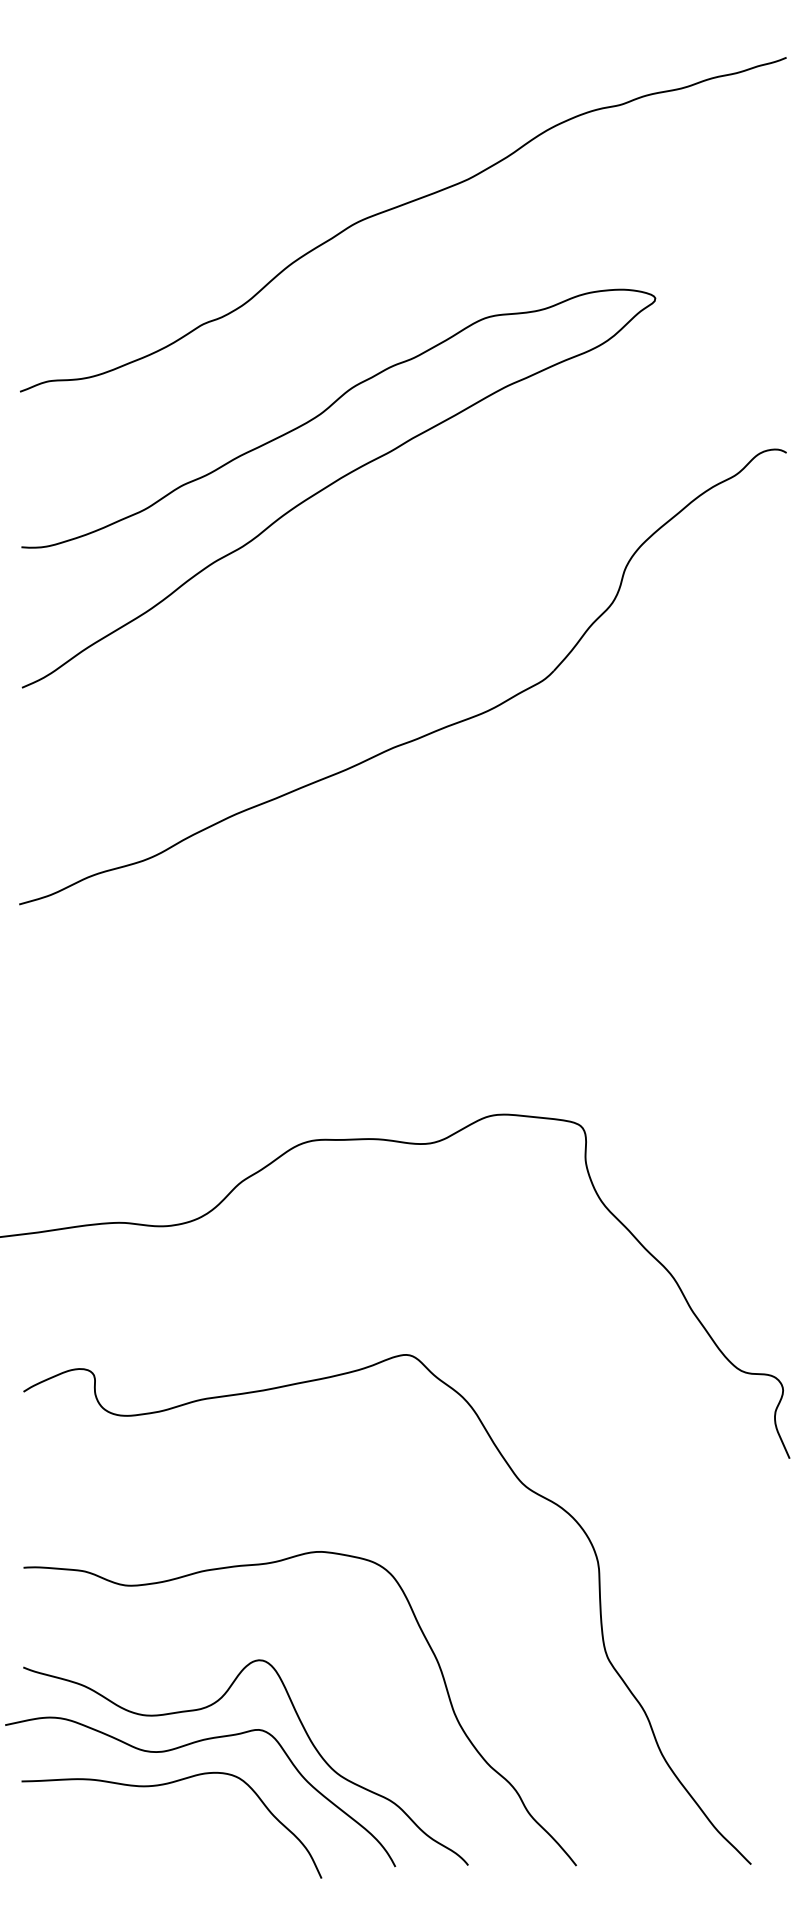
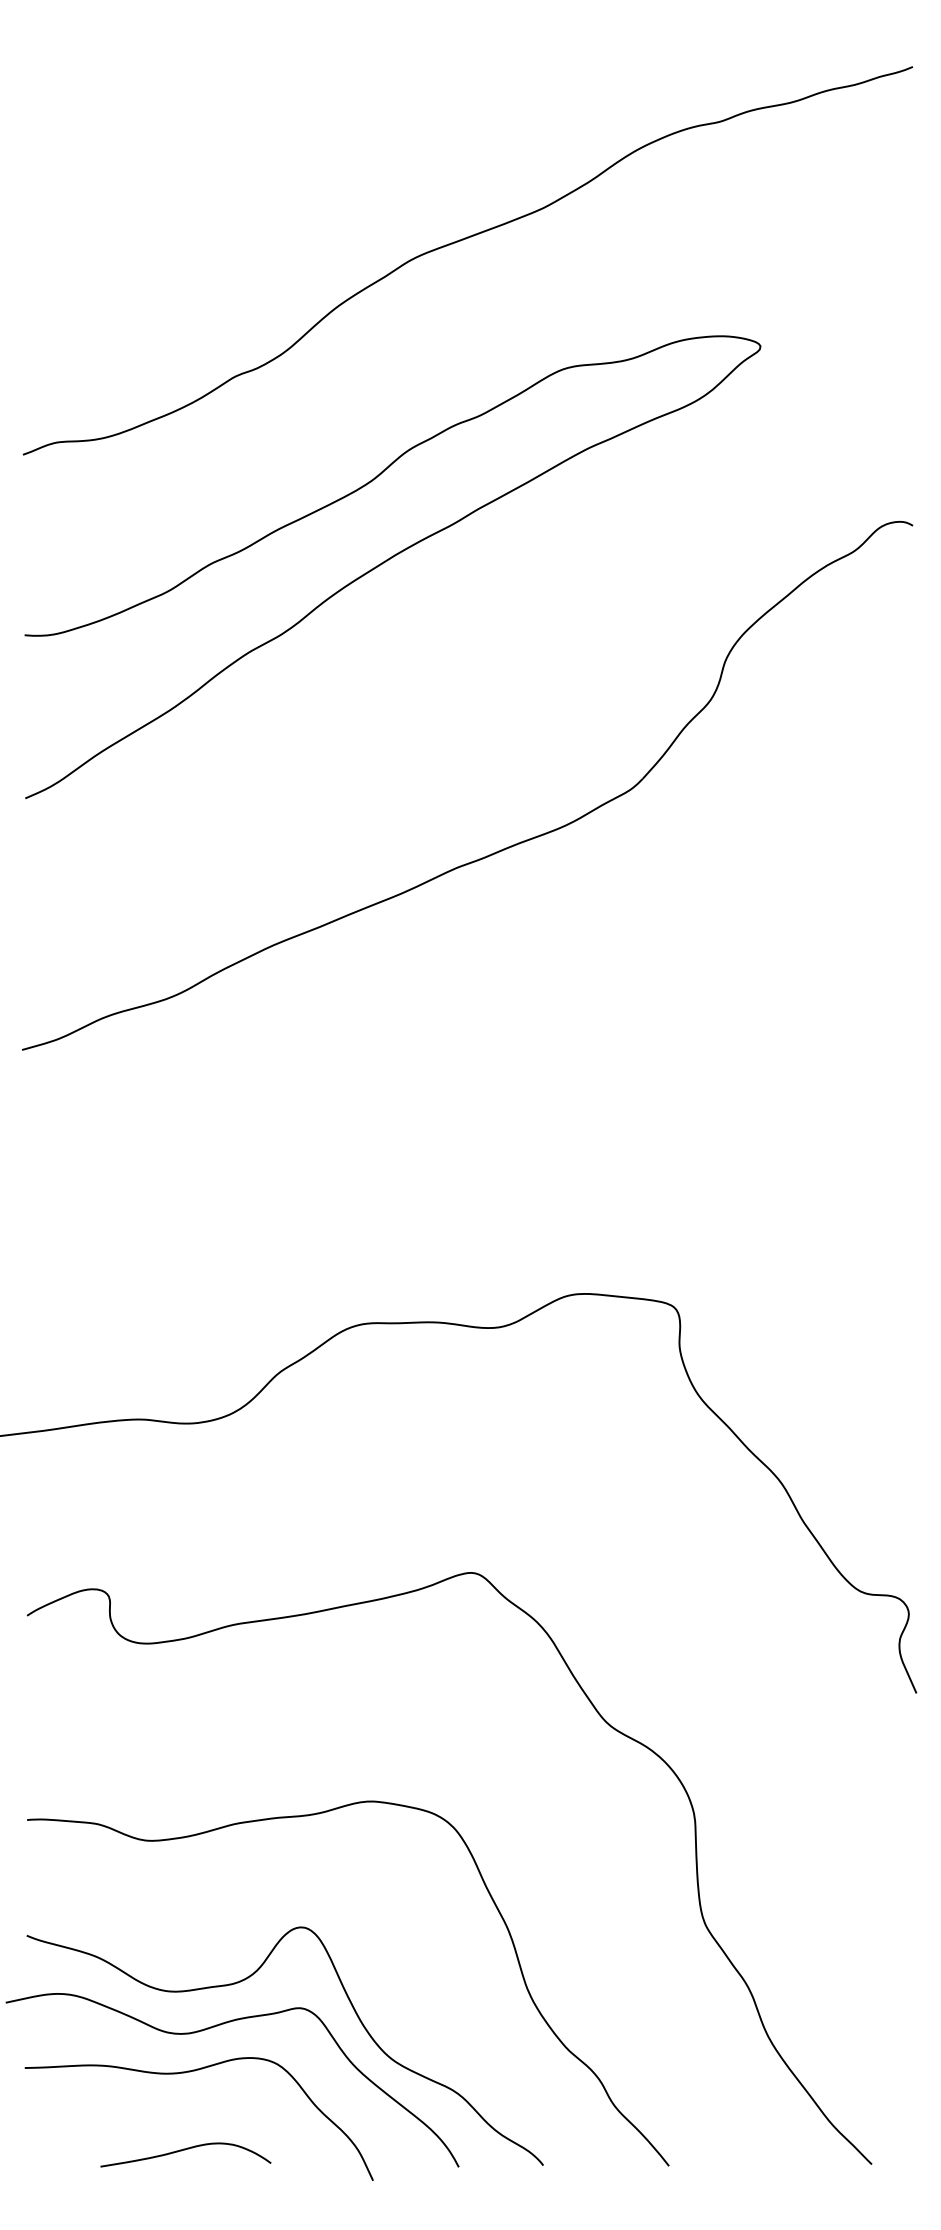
curve: (160, 1852) -> (185, 2150), added

